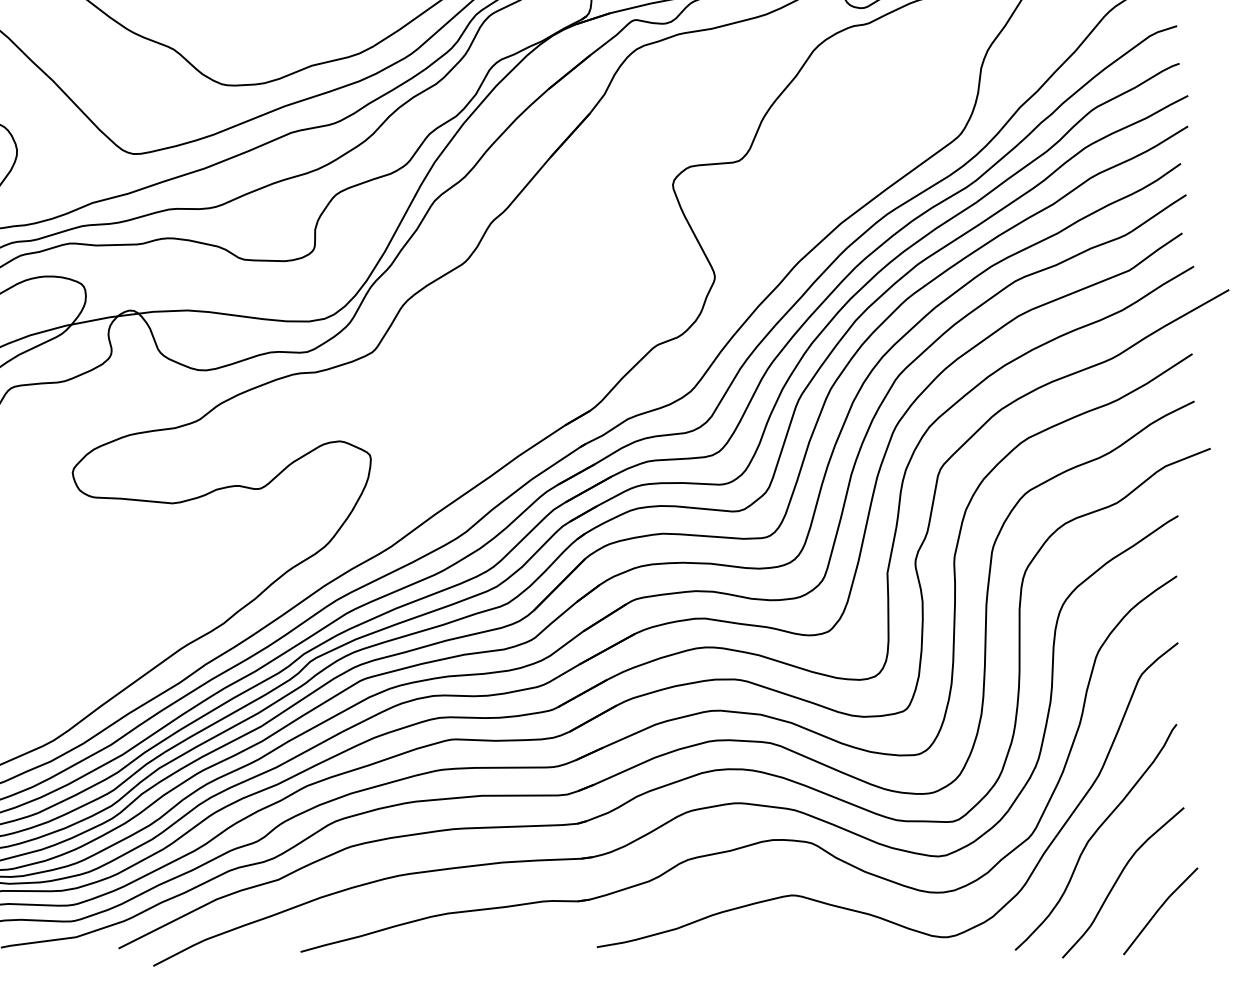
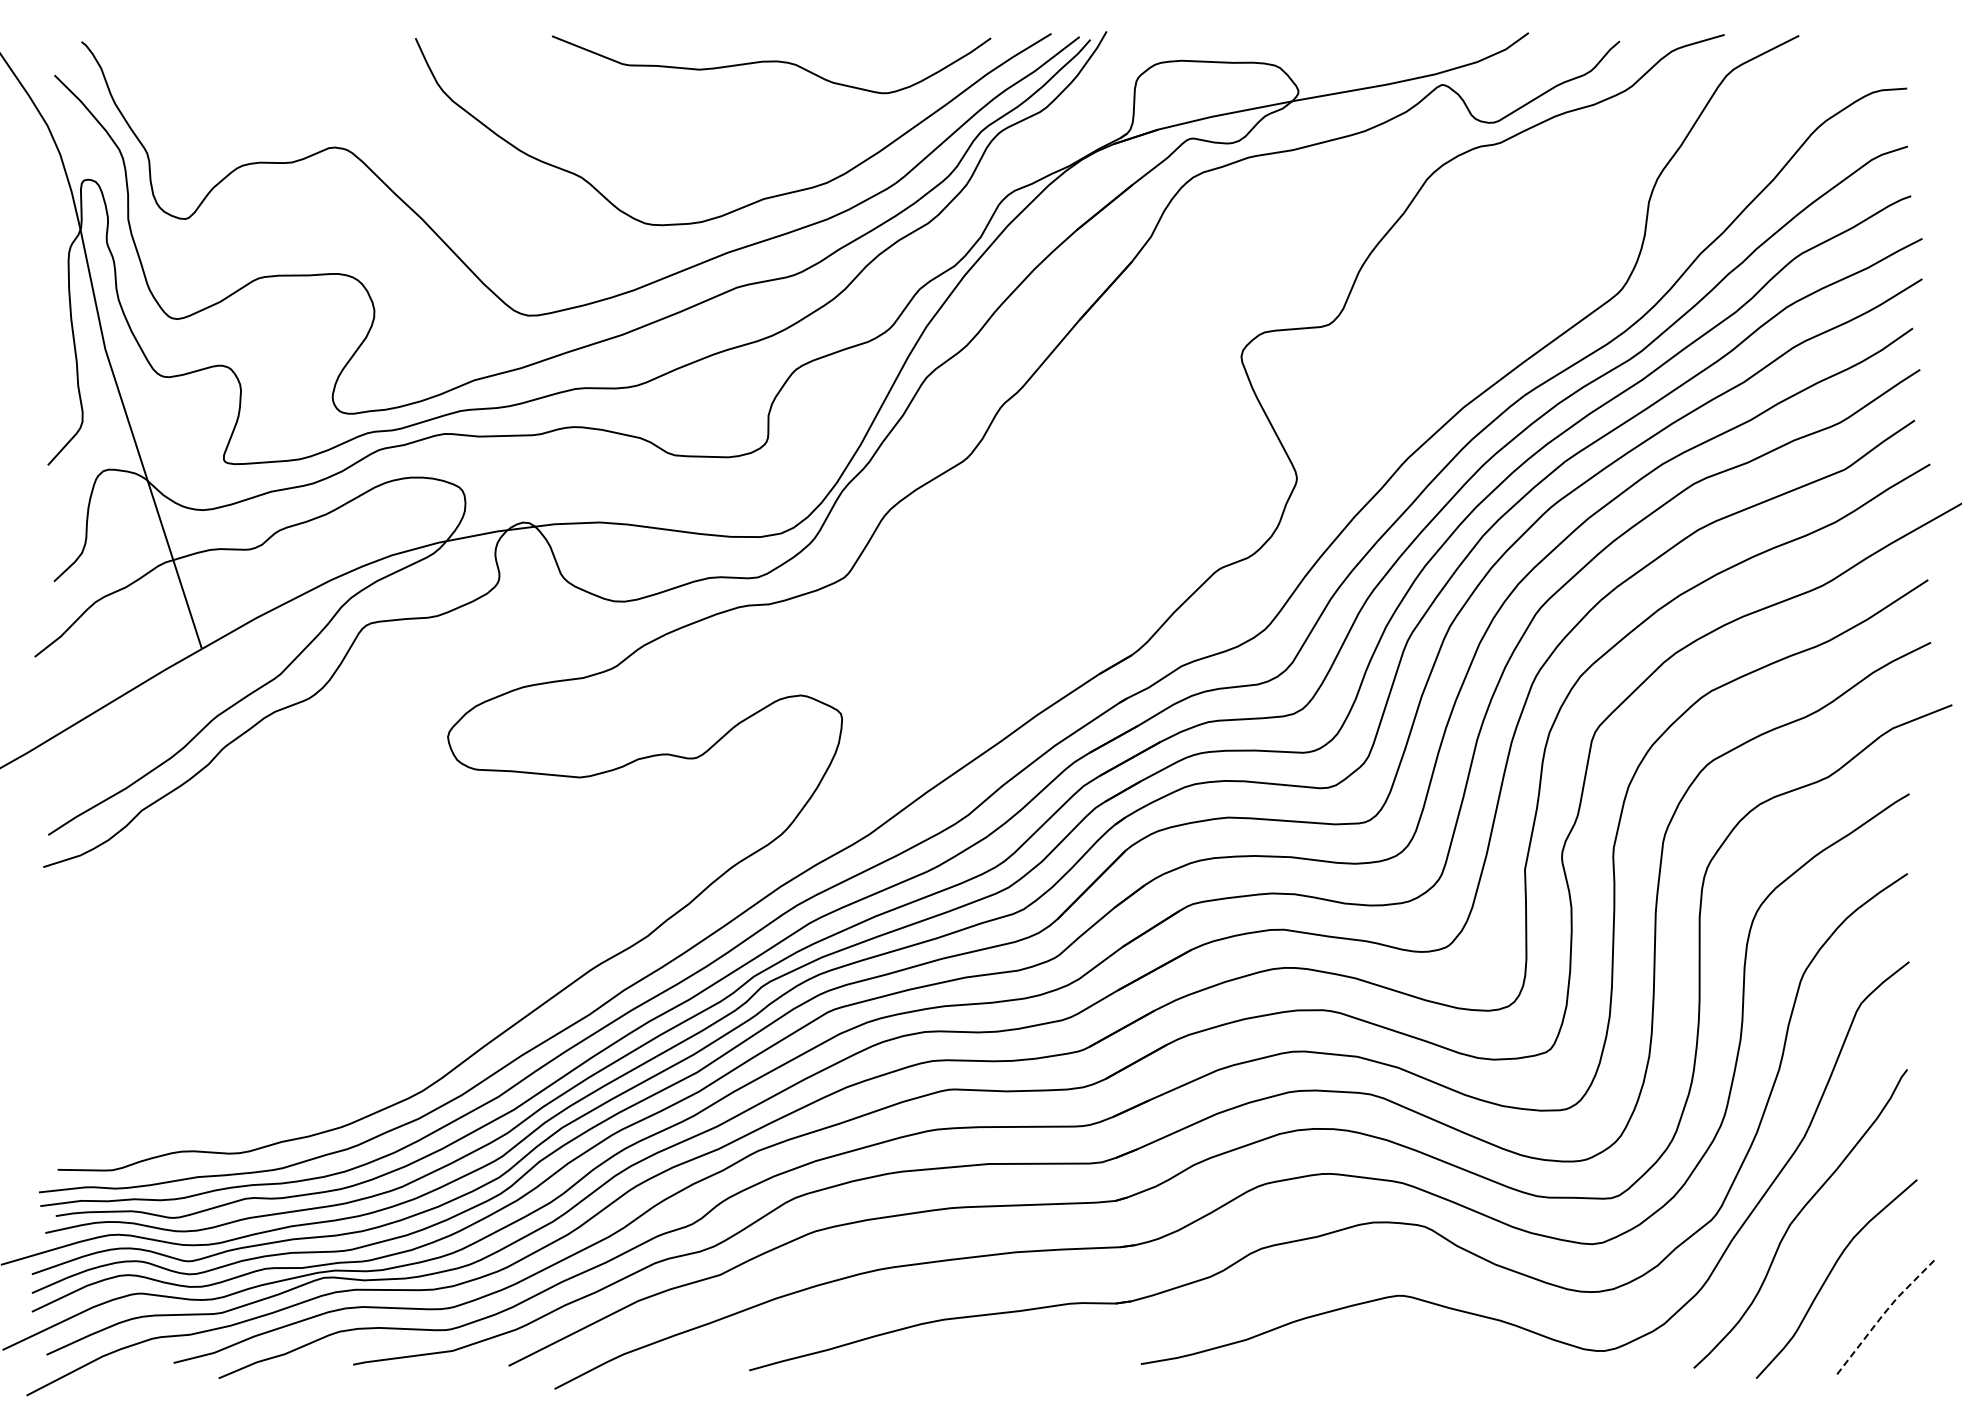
line: (1159, 908) -> (1884, 1313), solid -> dashed

